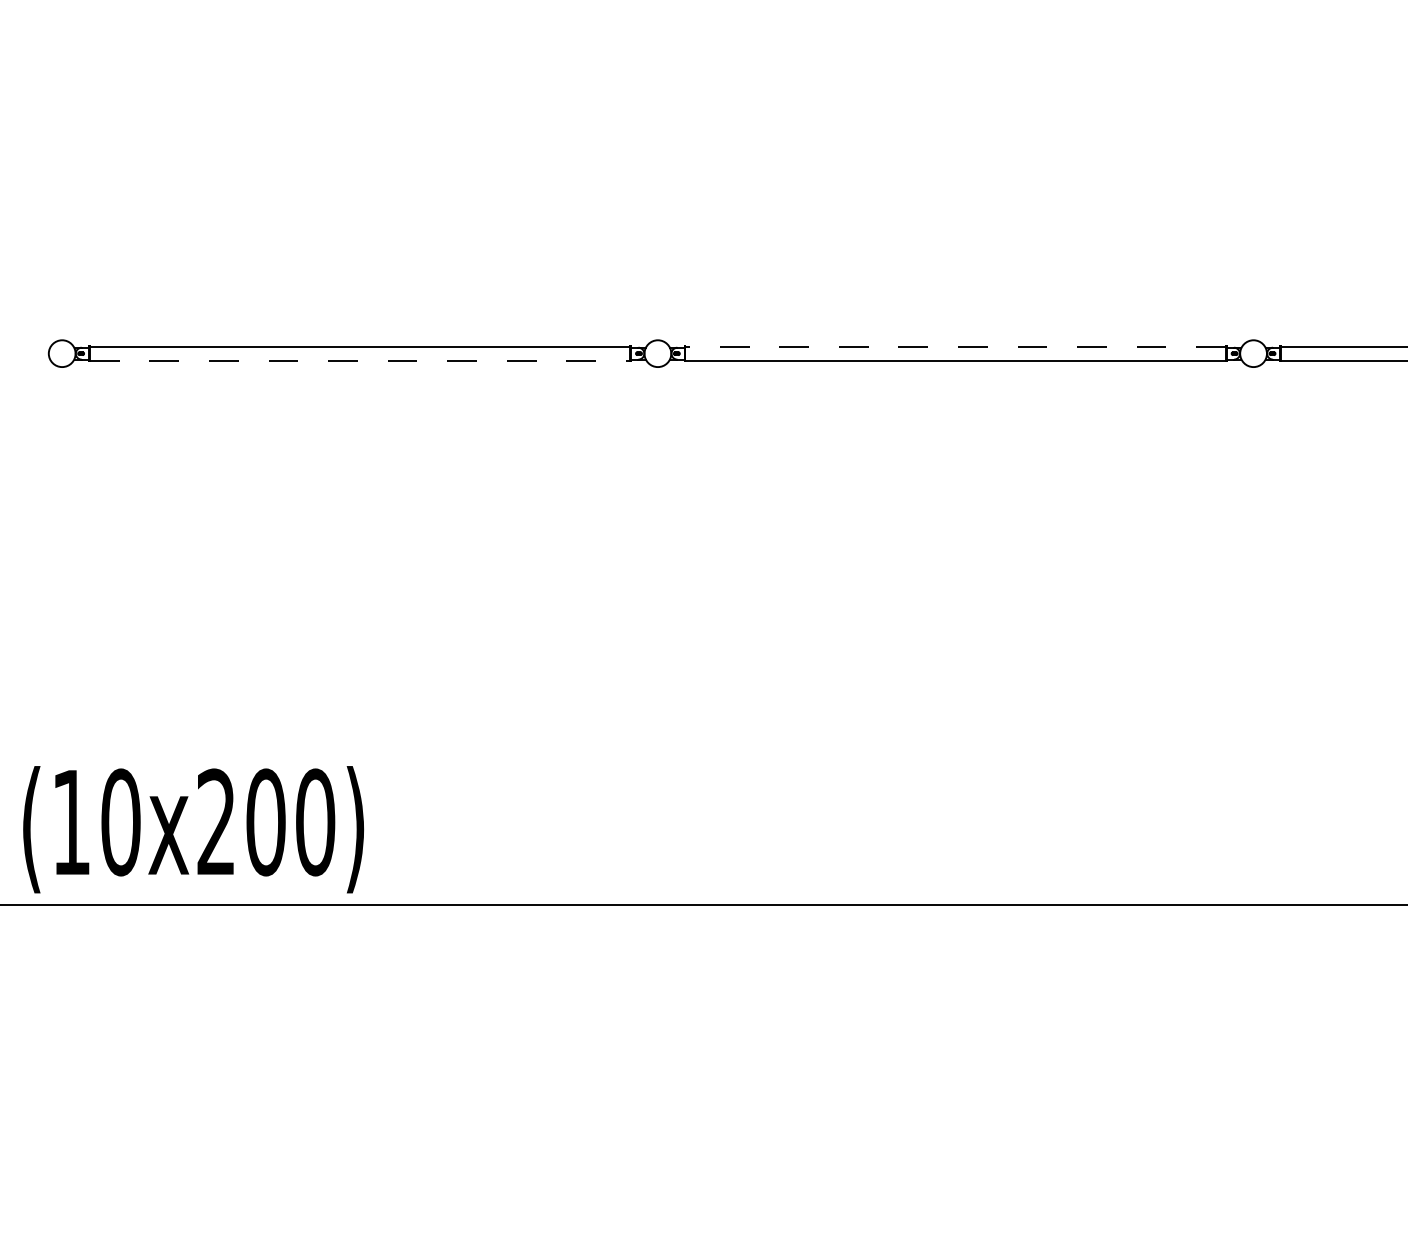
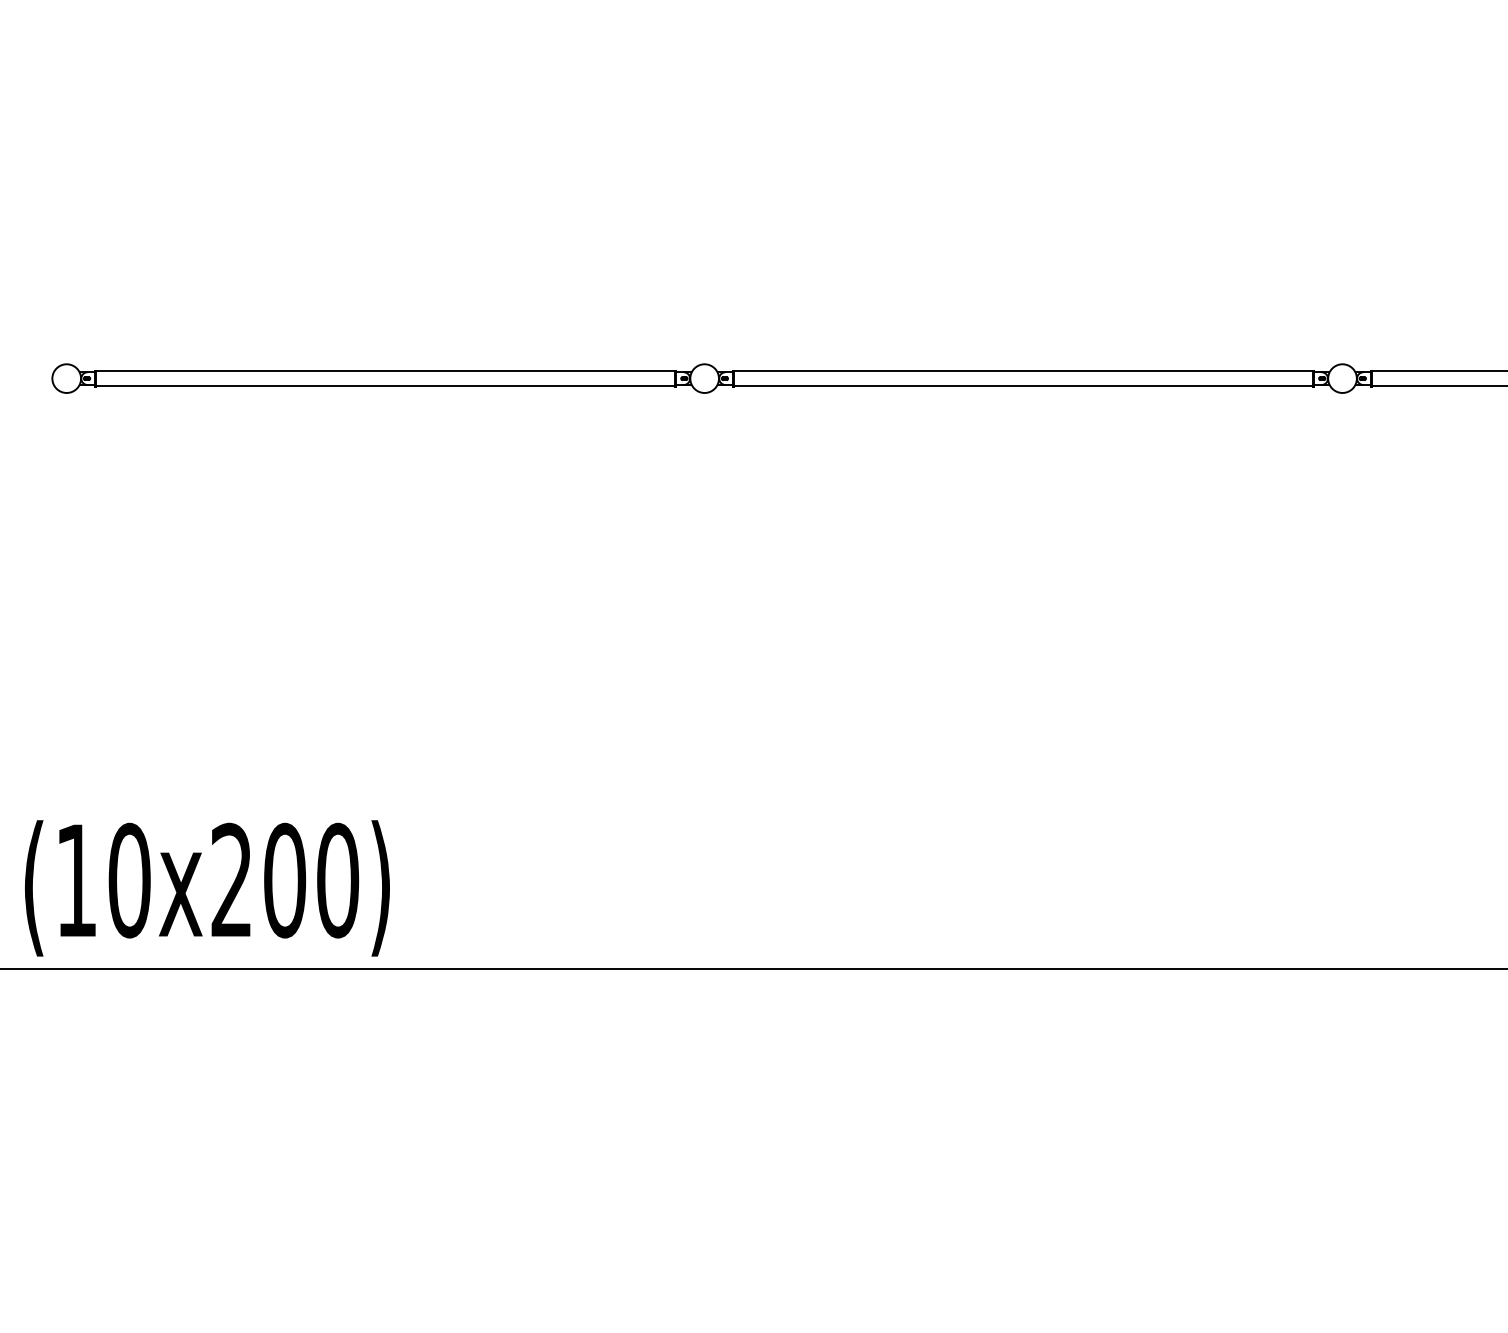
line: (955, 346) -> (1023, 370), dashed -> solid
line: (360, 361) -> (386, 386), dashed -> solid

